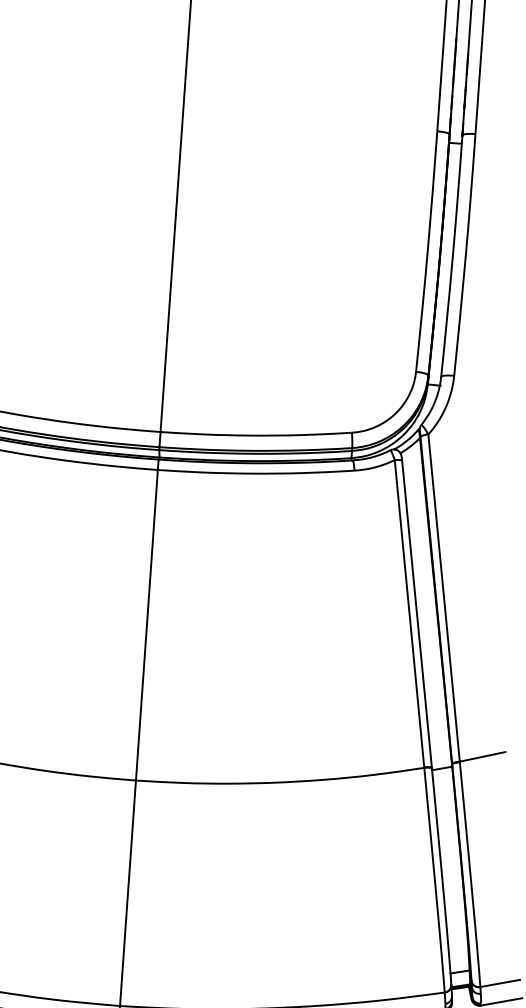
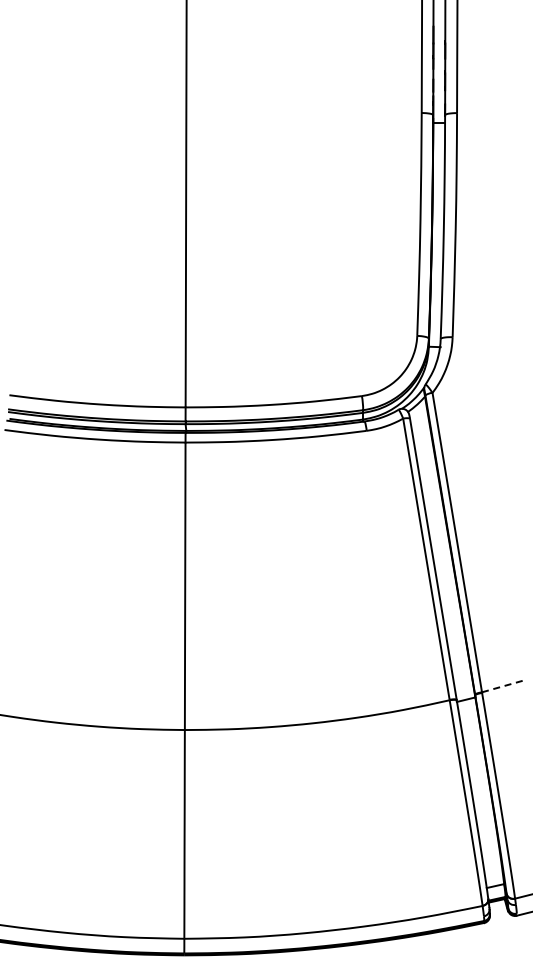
line: (482, 756) -> (502, 686), solid -> dashed

